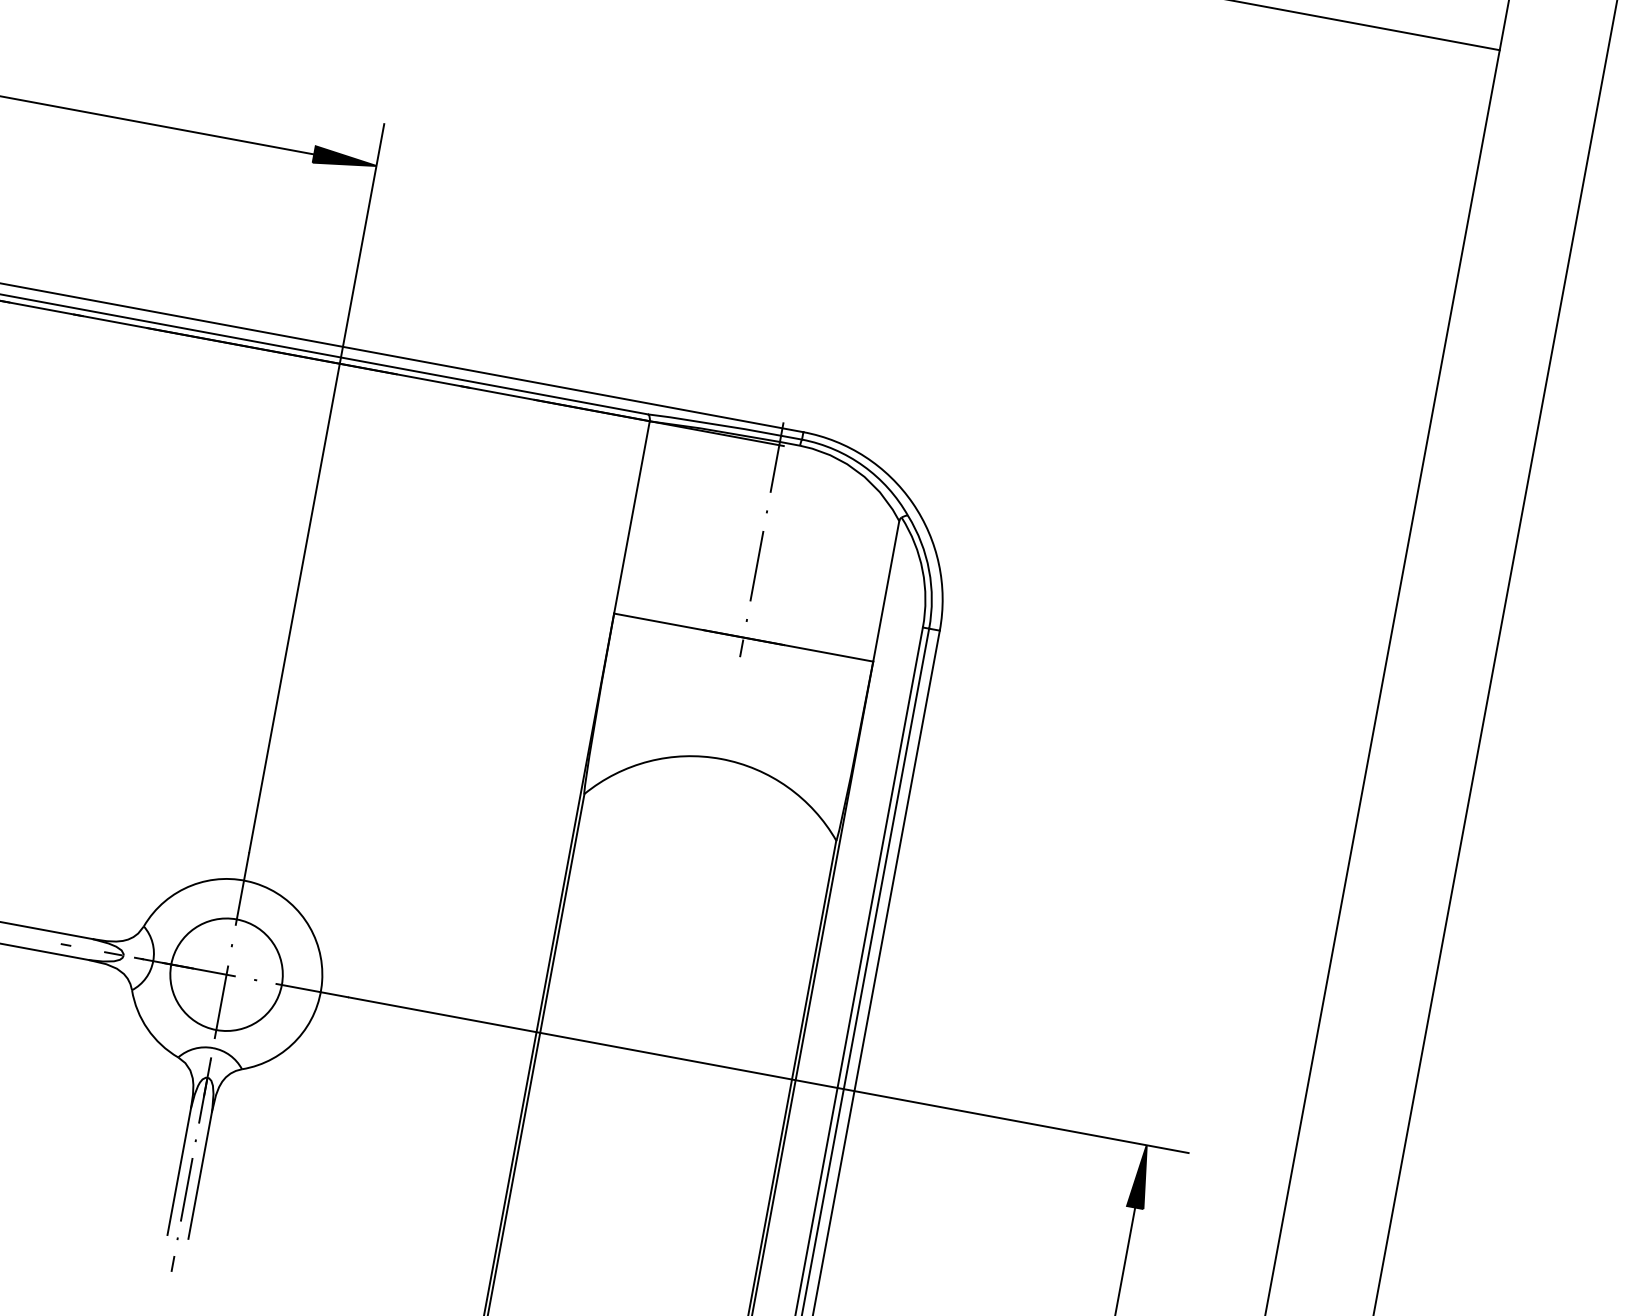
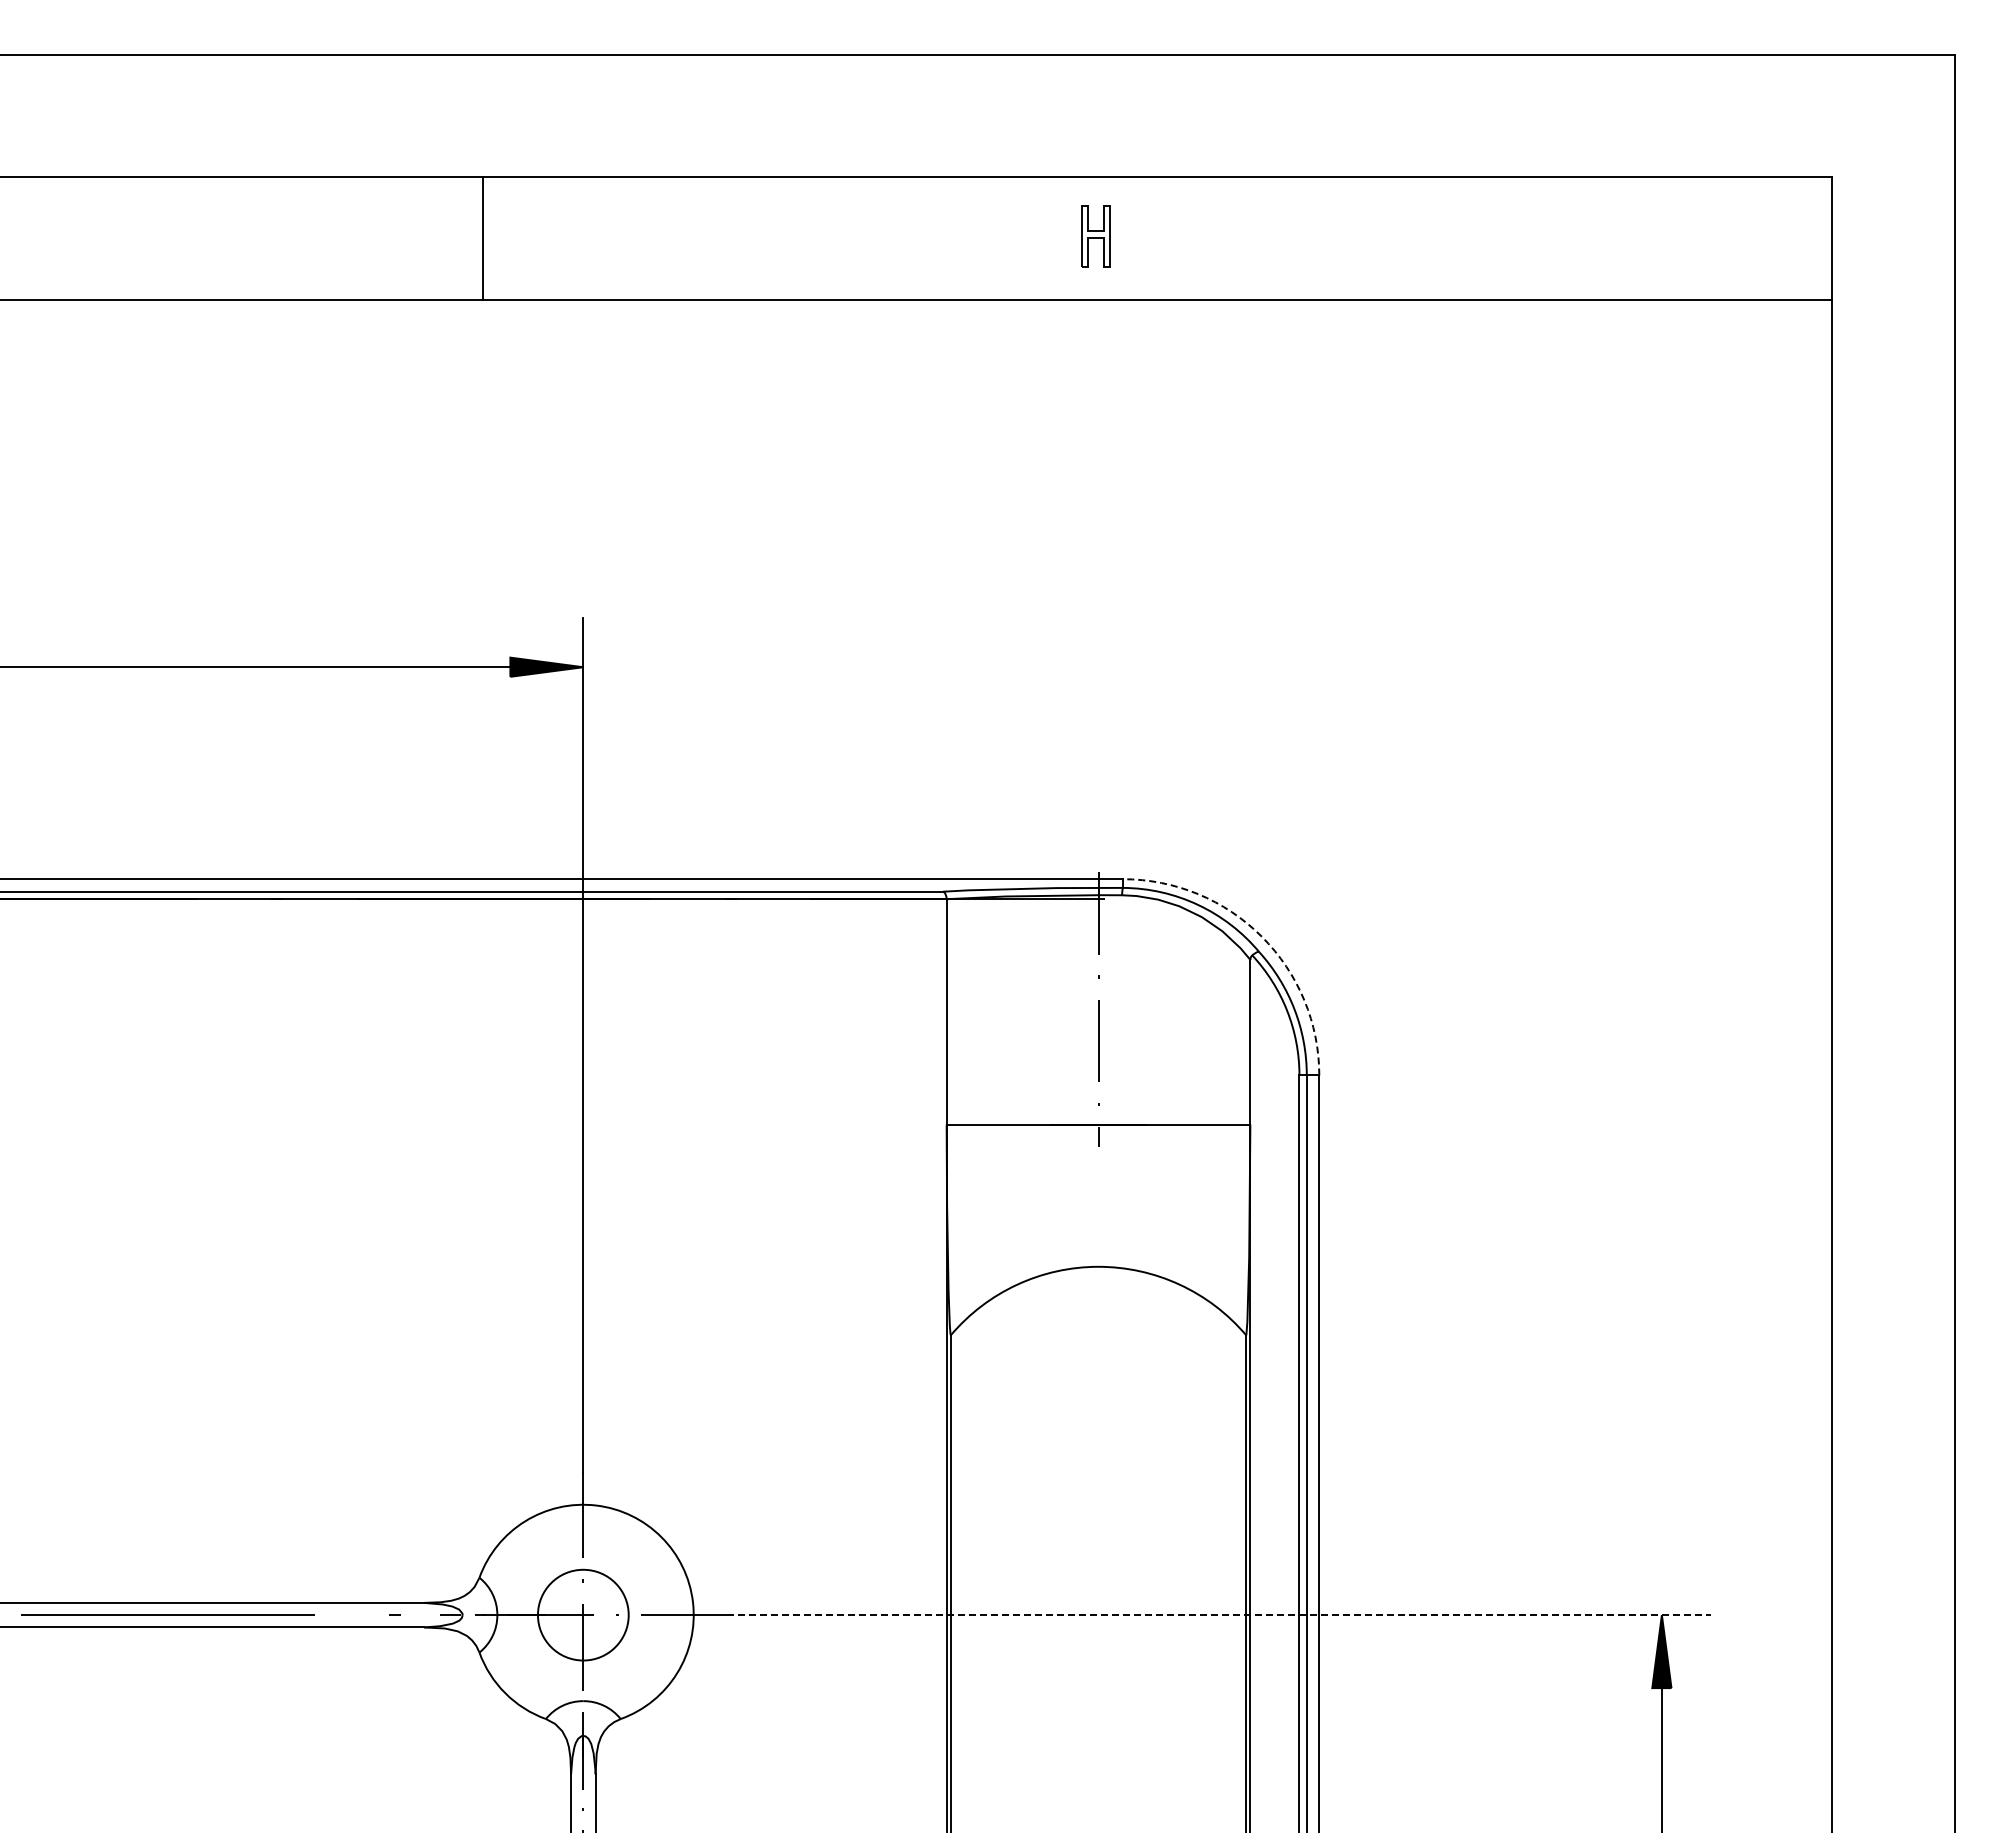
arc: (912, 502) -> (1261, 936), solid -> dashed
circle: (226, 974) -> (583, 1614), size x0.7
line: (769, 1075) -> (1219, 1615), solid -> dashed

